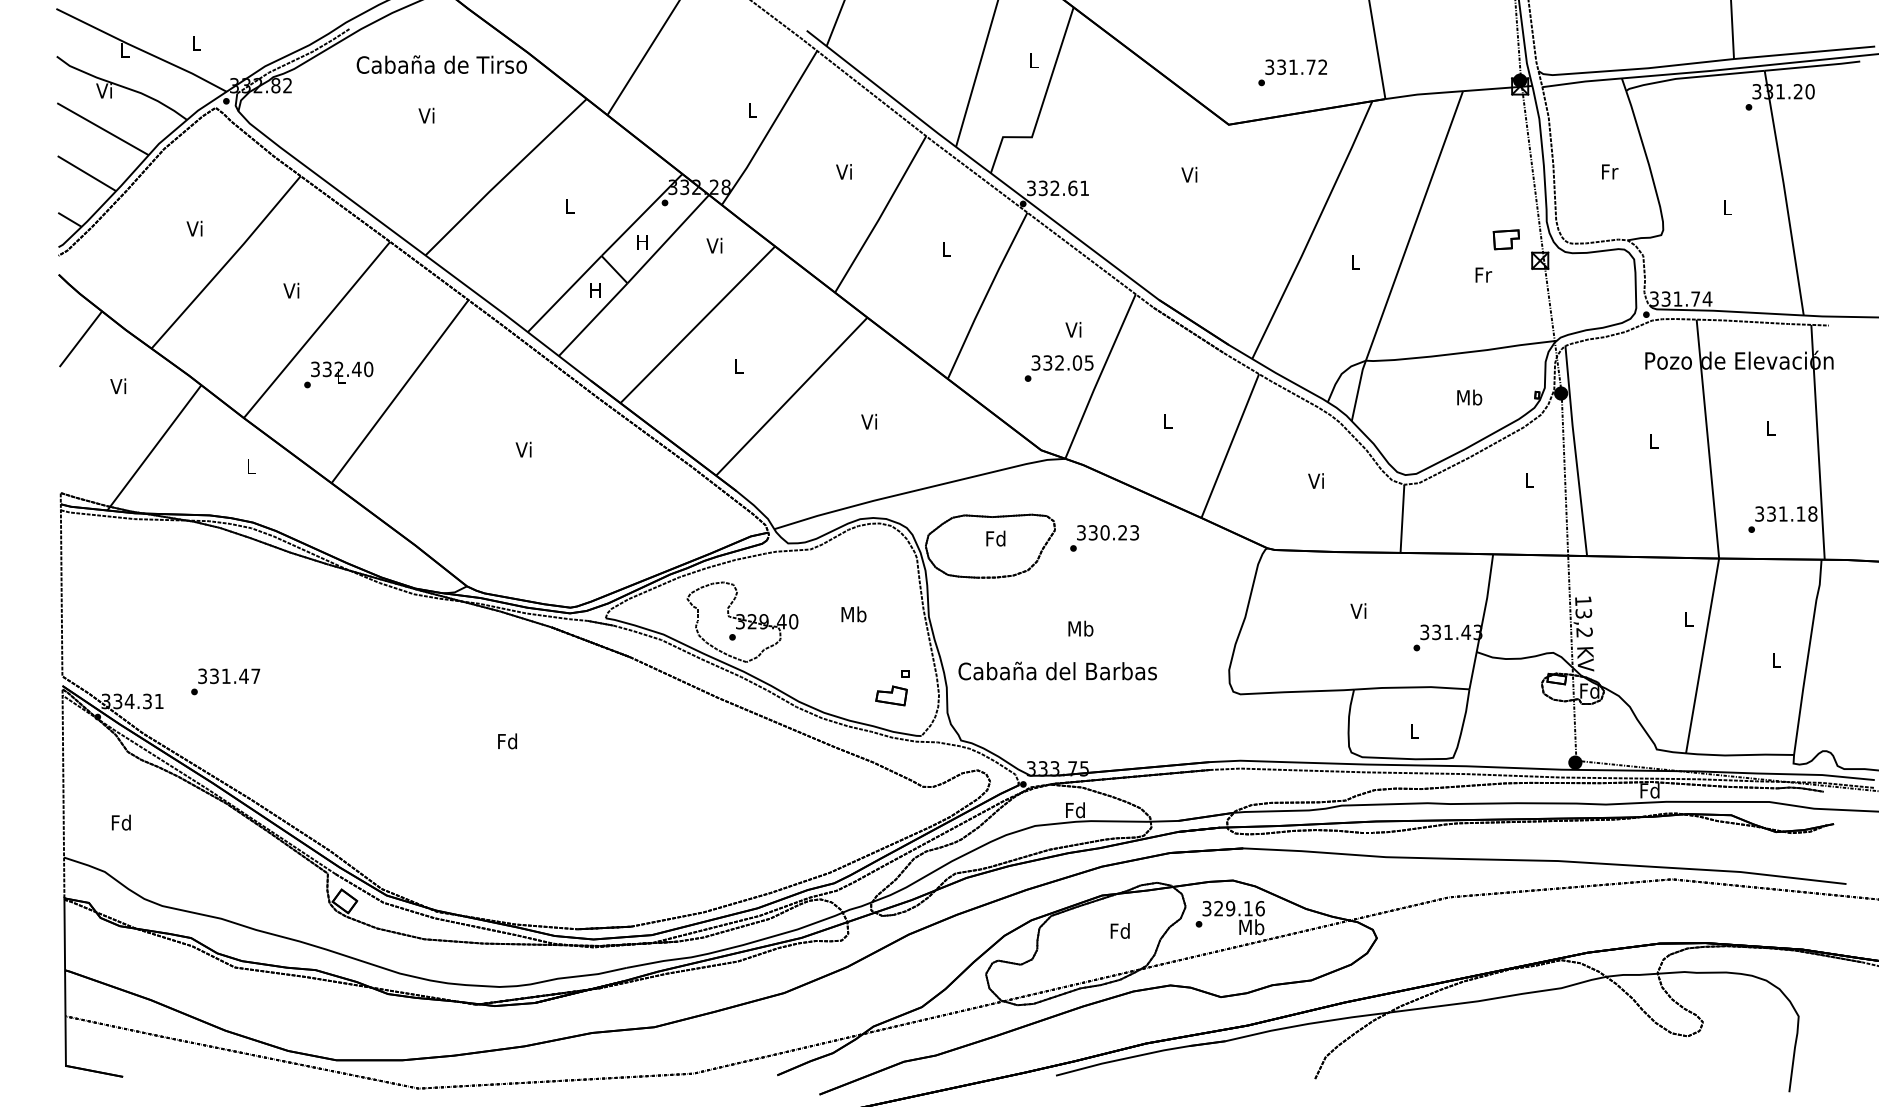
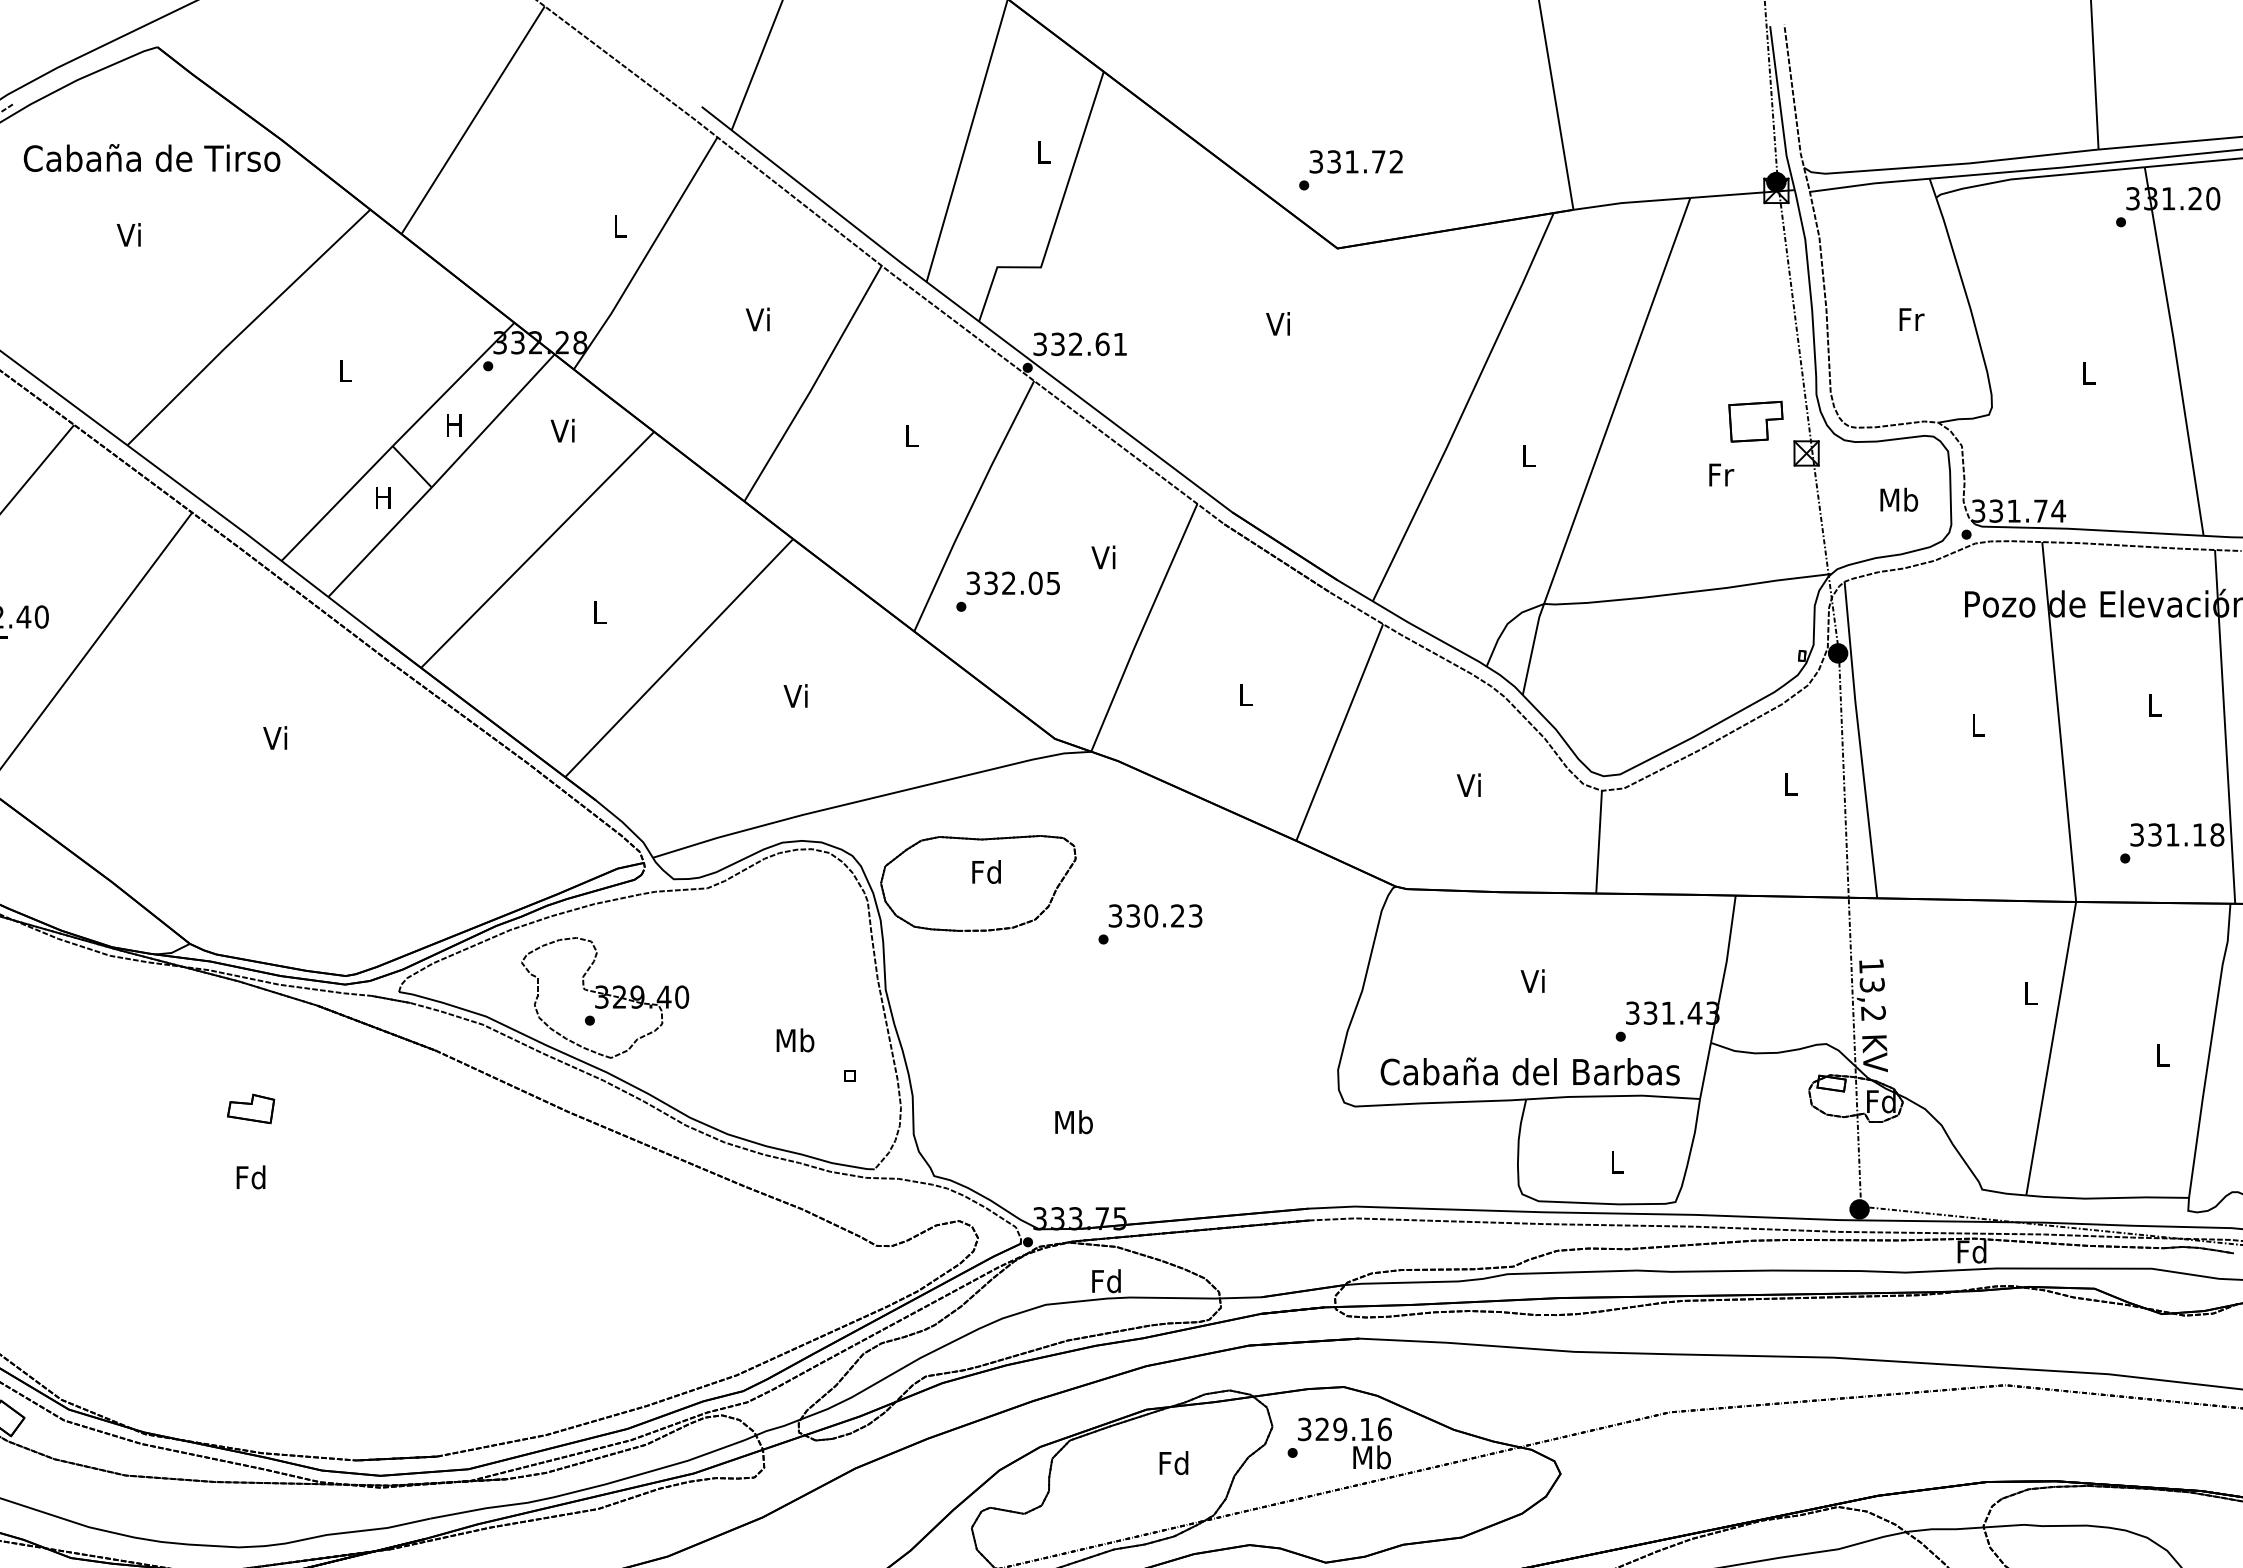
text: (1292, 72) -> (1350, 169), moved
part: (1505, 239) -> (1754, 421), size x1.4
text: (1058, 368) -> (1007, 591), moved
text: (1469, 397) -> (1898, 499), moved
text: (1104, 538) -> (1150, 924), moved
text: (853, 614) -> (794, 1040), moved
text: (1080, 628) -> (1073, 1121), moved
text: (1057, 670) -> (1529, 1070), moved
part: (891, 695) -> (250, 1108), moved

